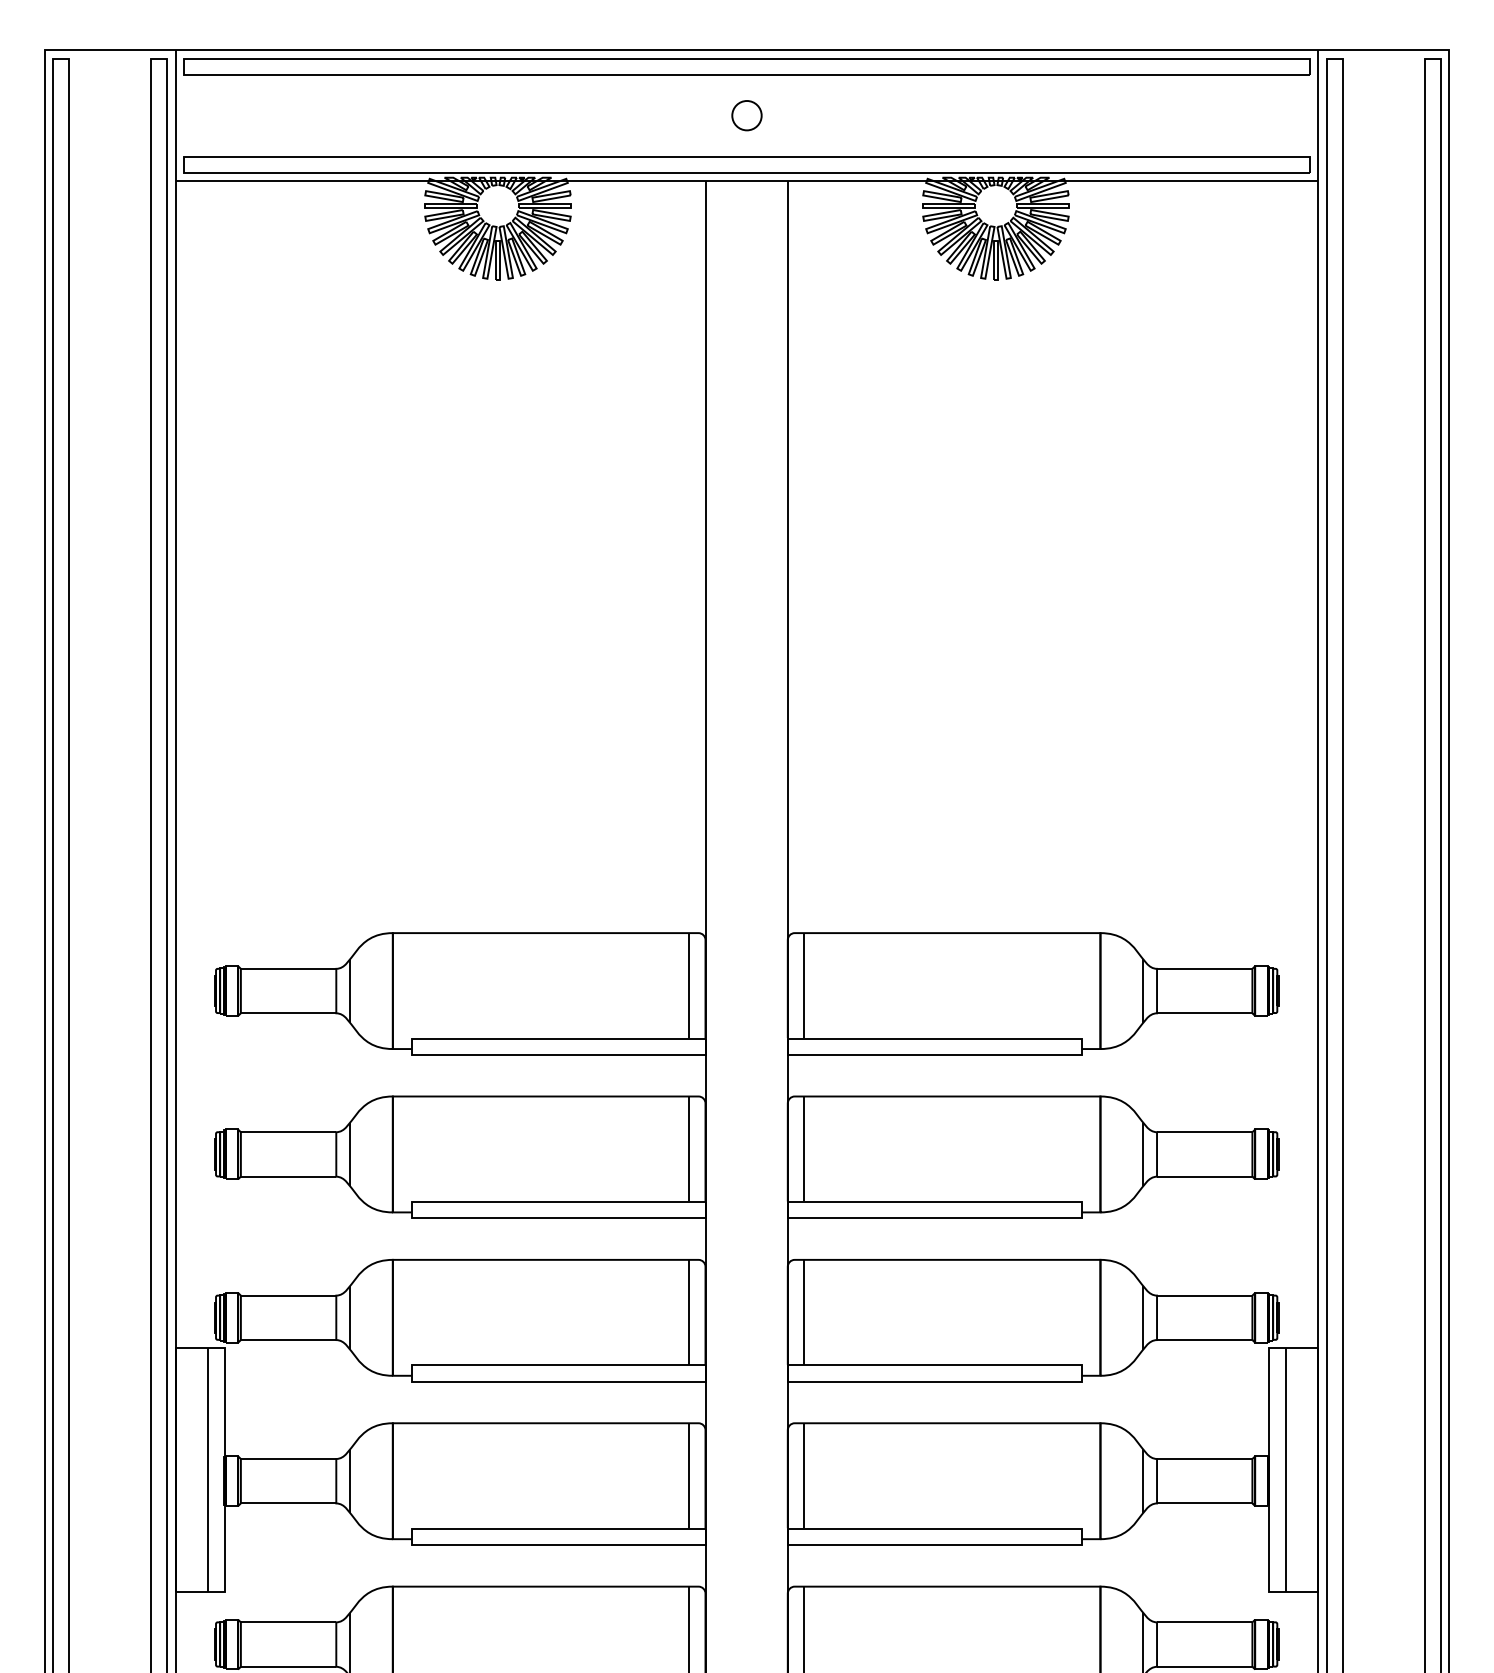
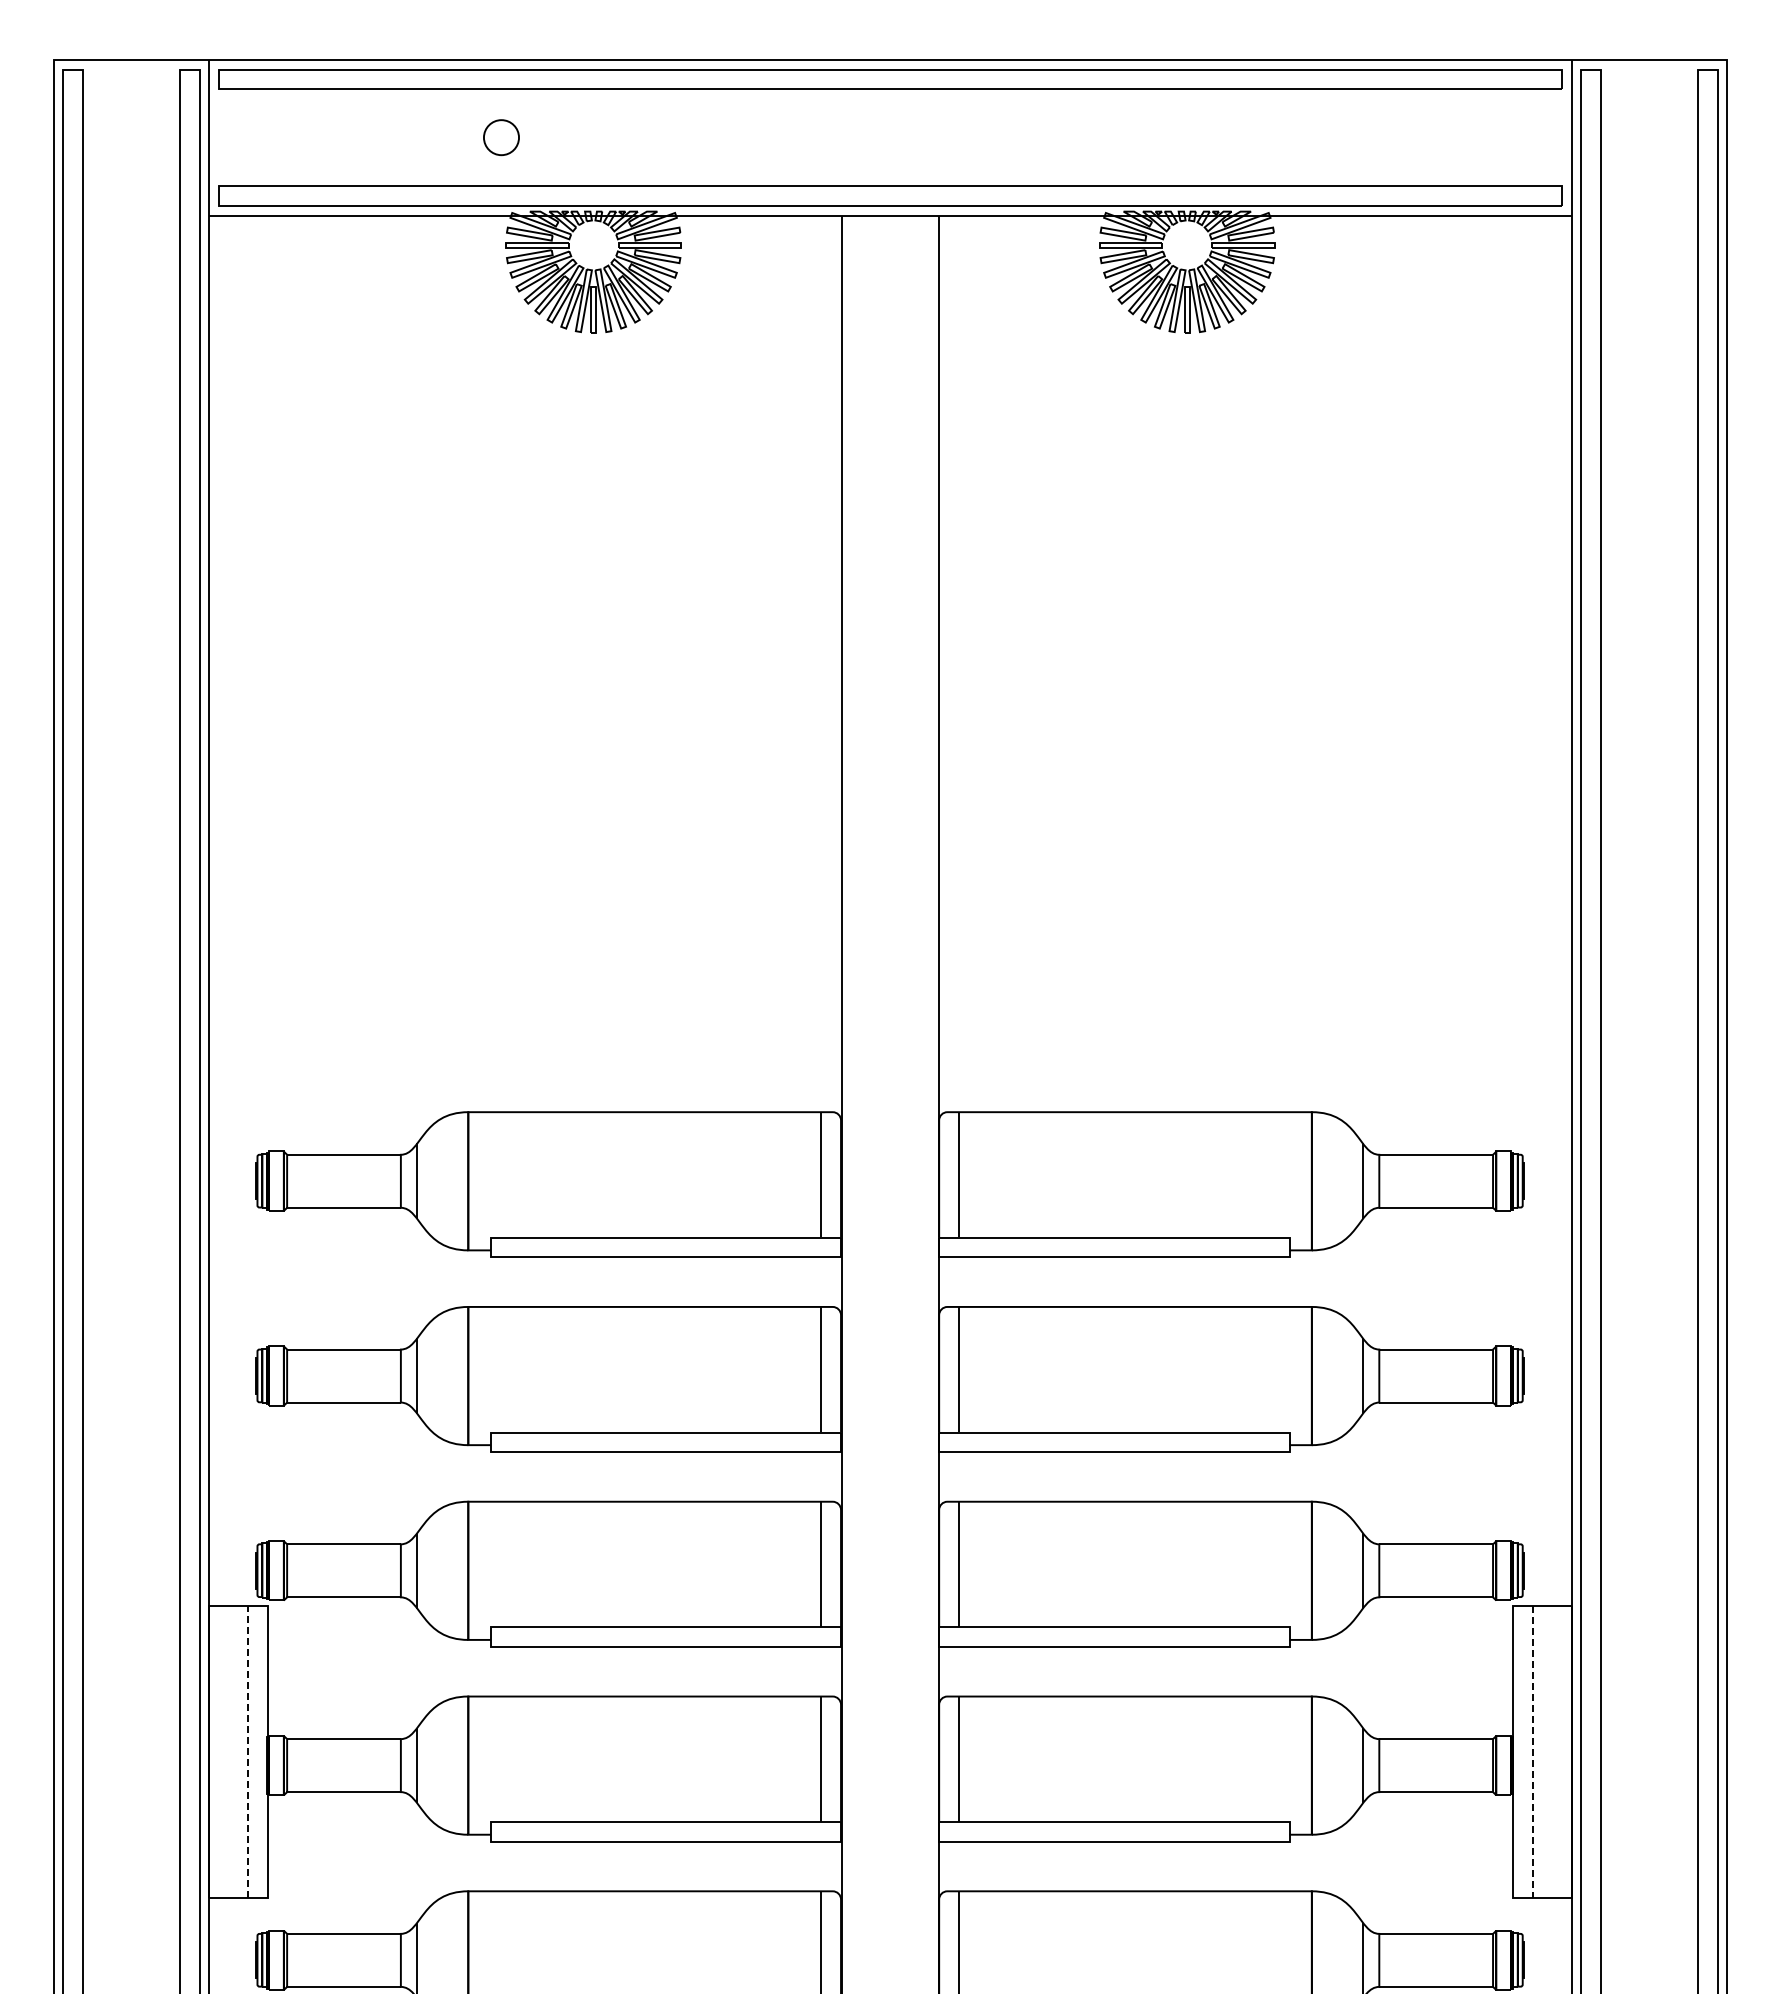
part: (747, 115) -> (501, 137), moved
line: (208, 1470) -> (248, 1752), solid -> dashed
line: (1285, 1470) -> (1532, 1752), solid -> dashed

